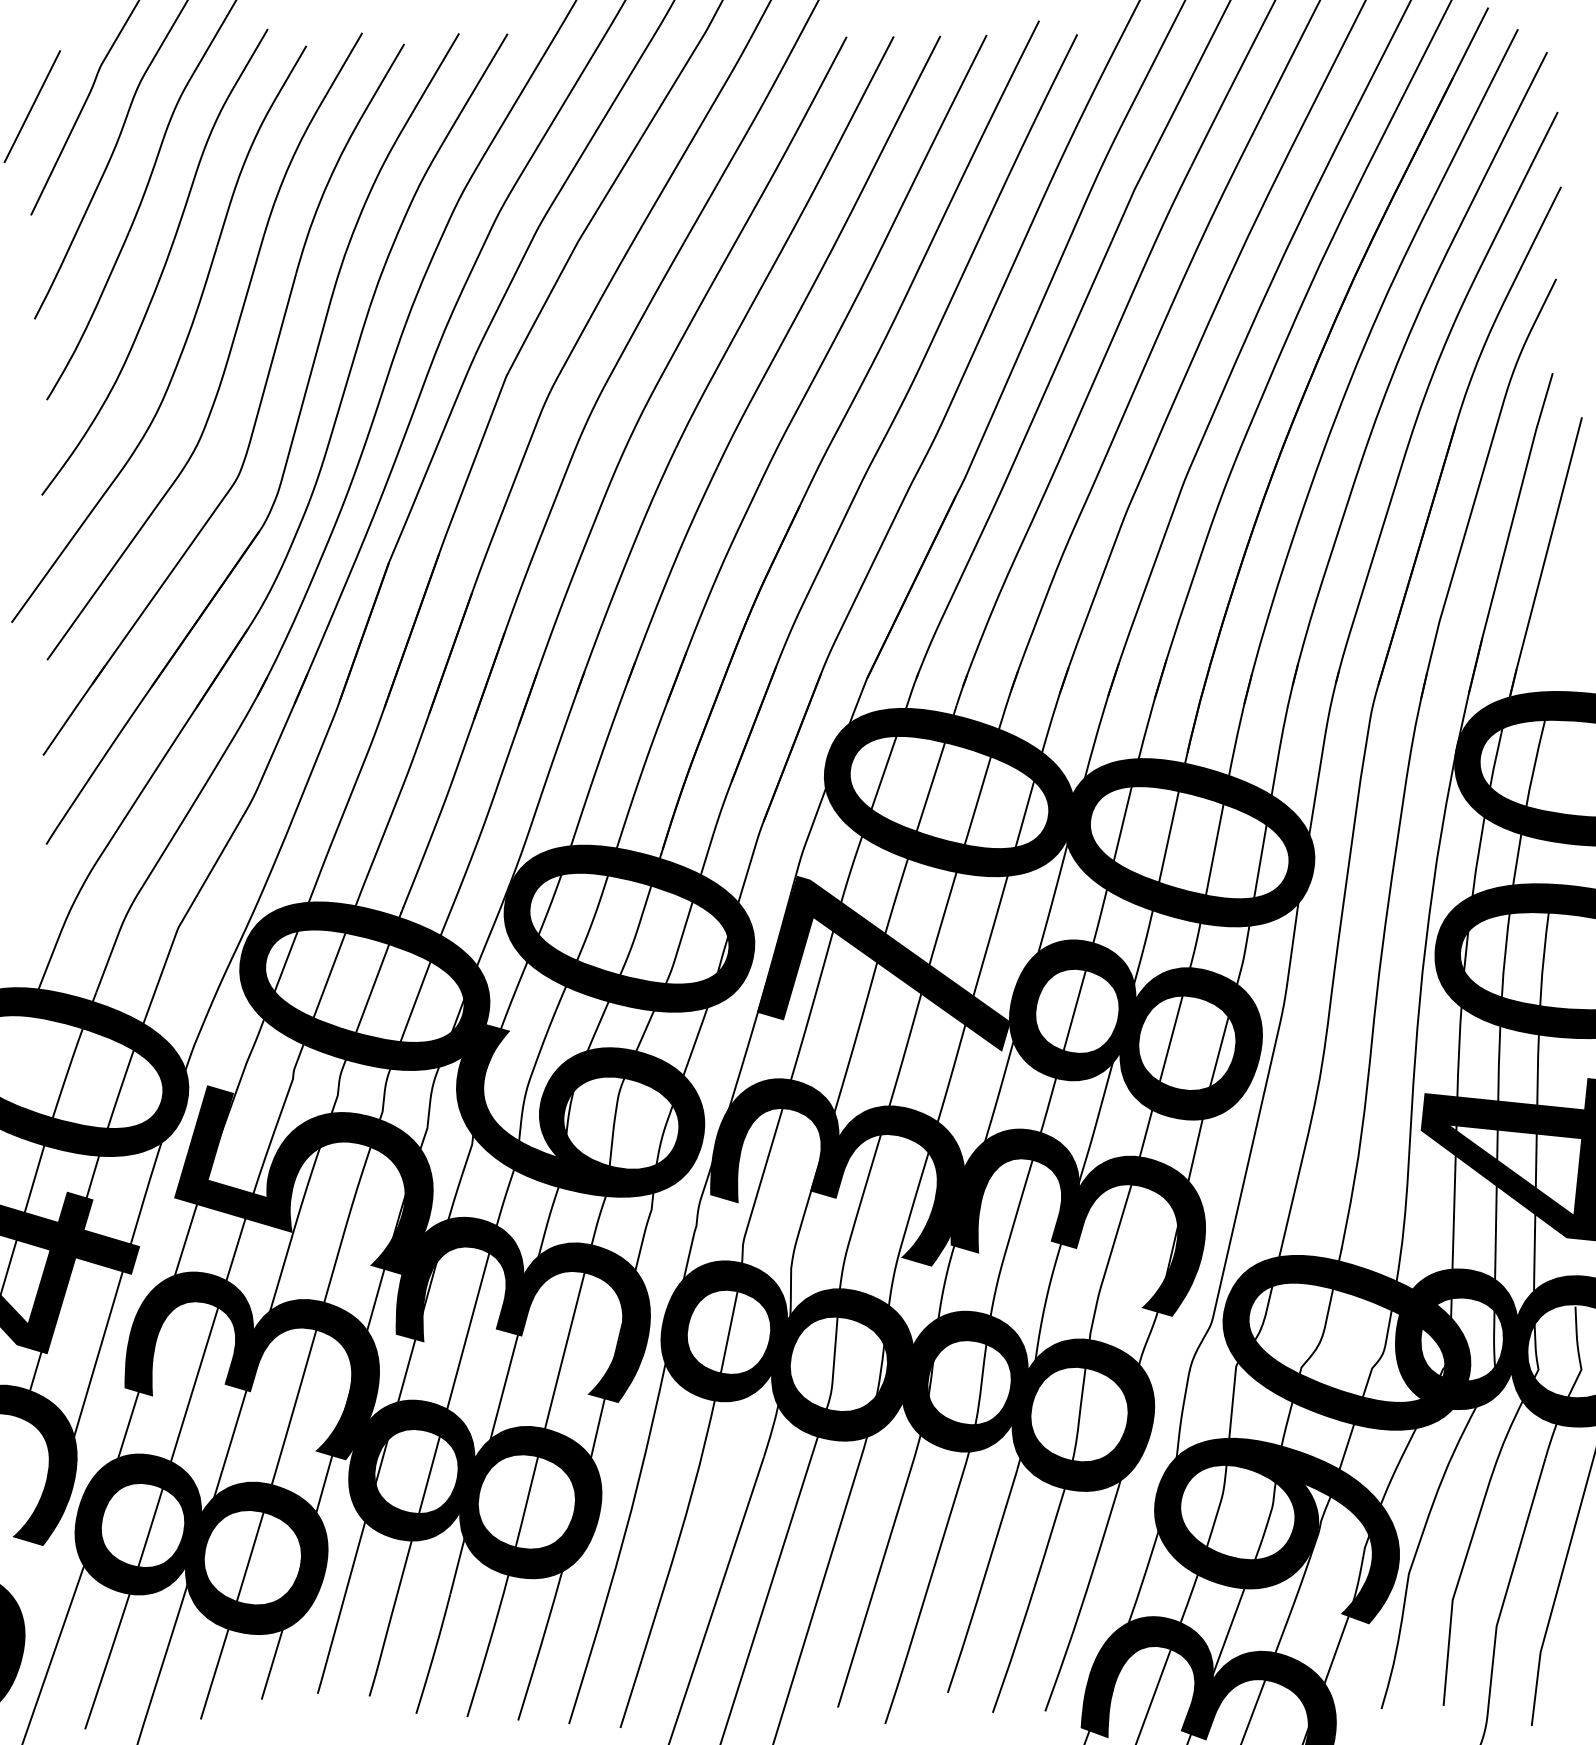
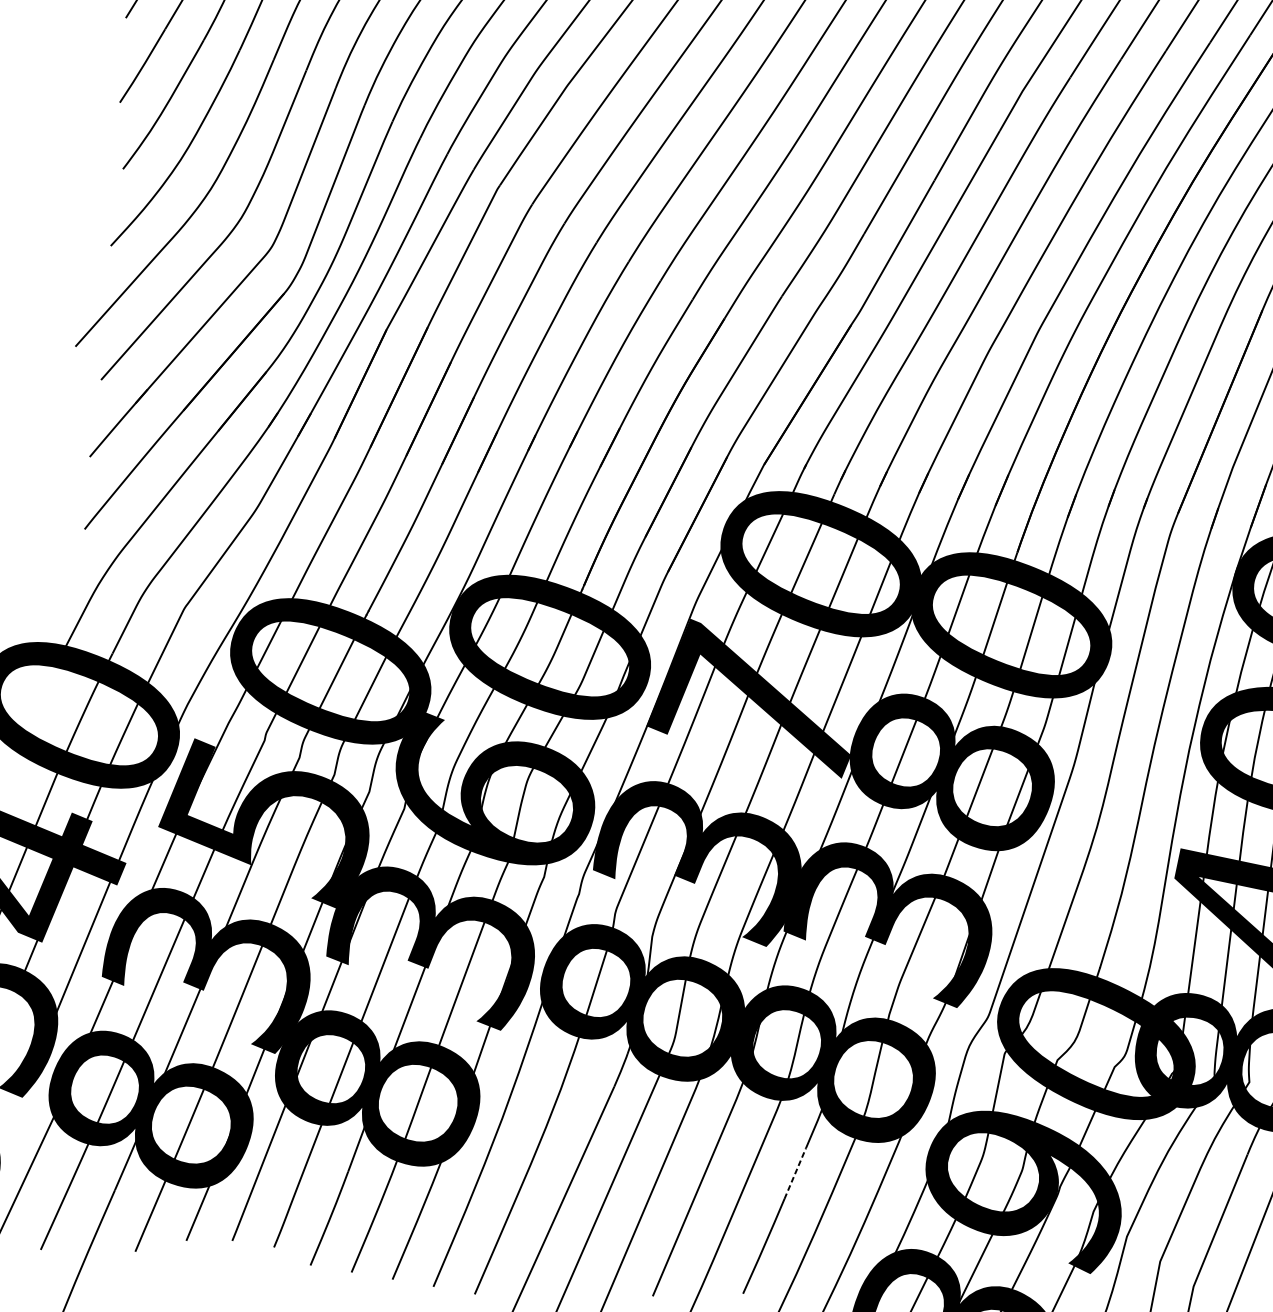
line: (996, 1539) -> (795, 1173), solid -> dashed

